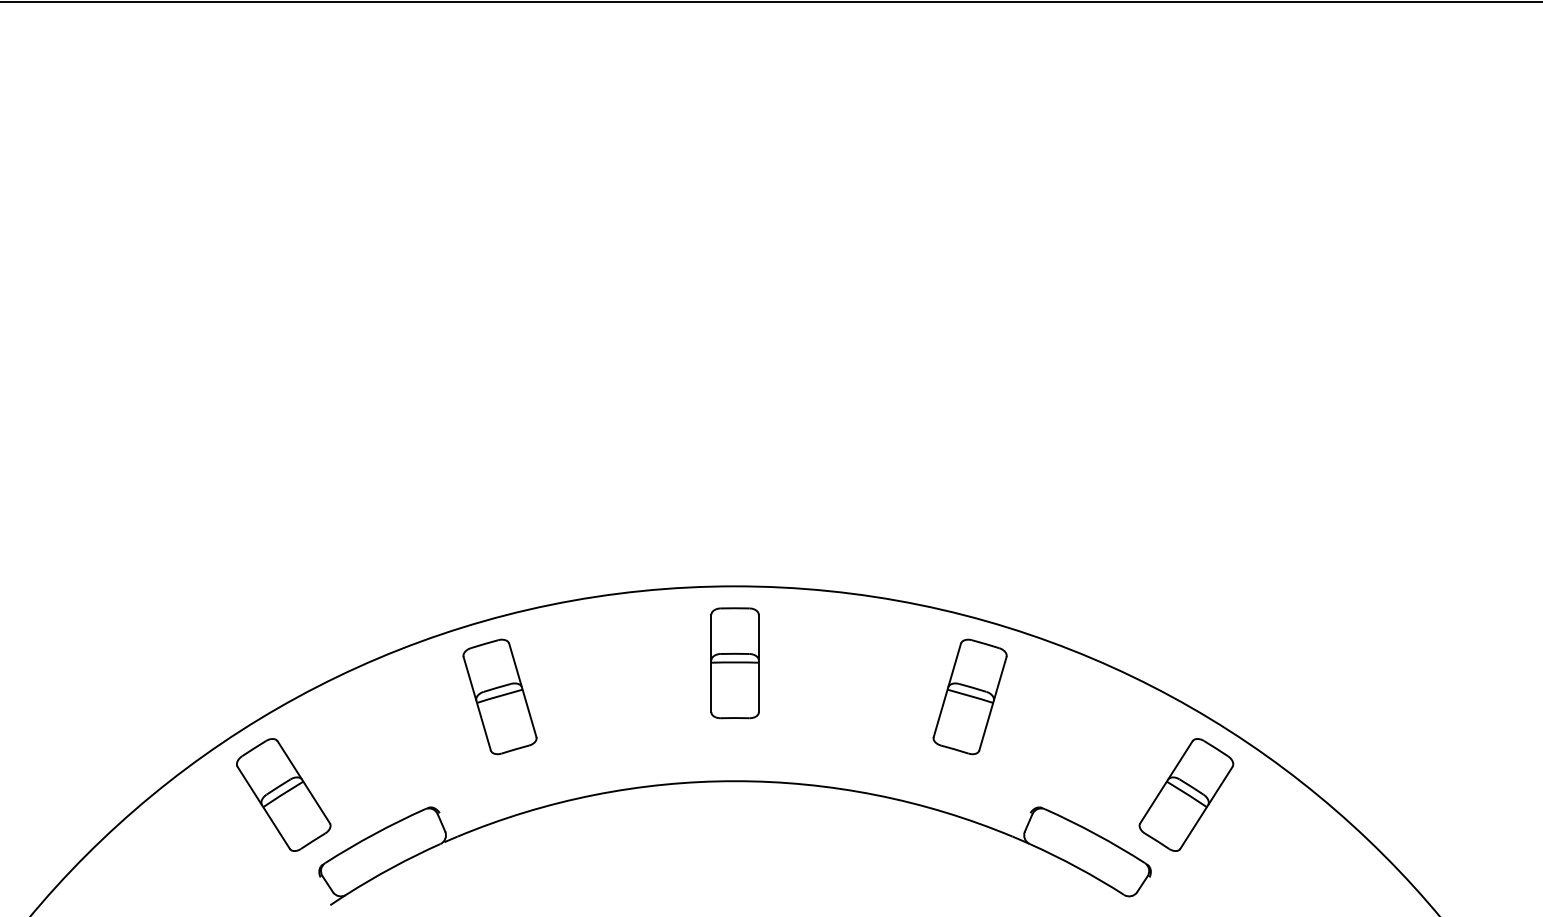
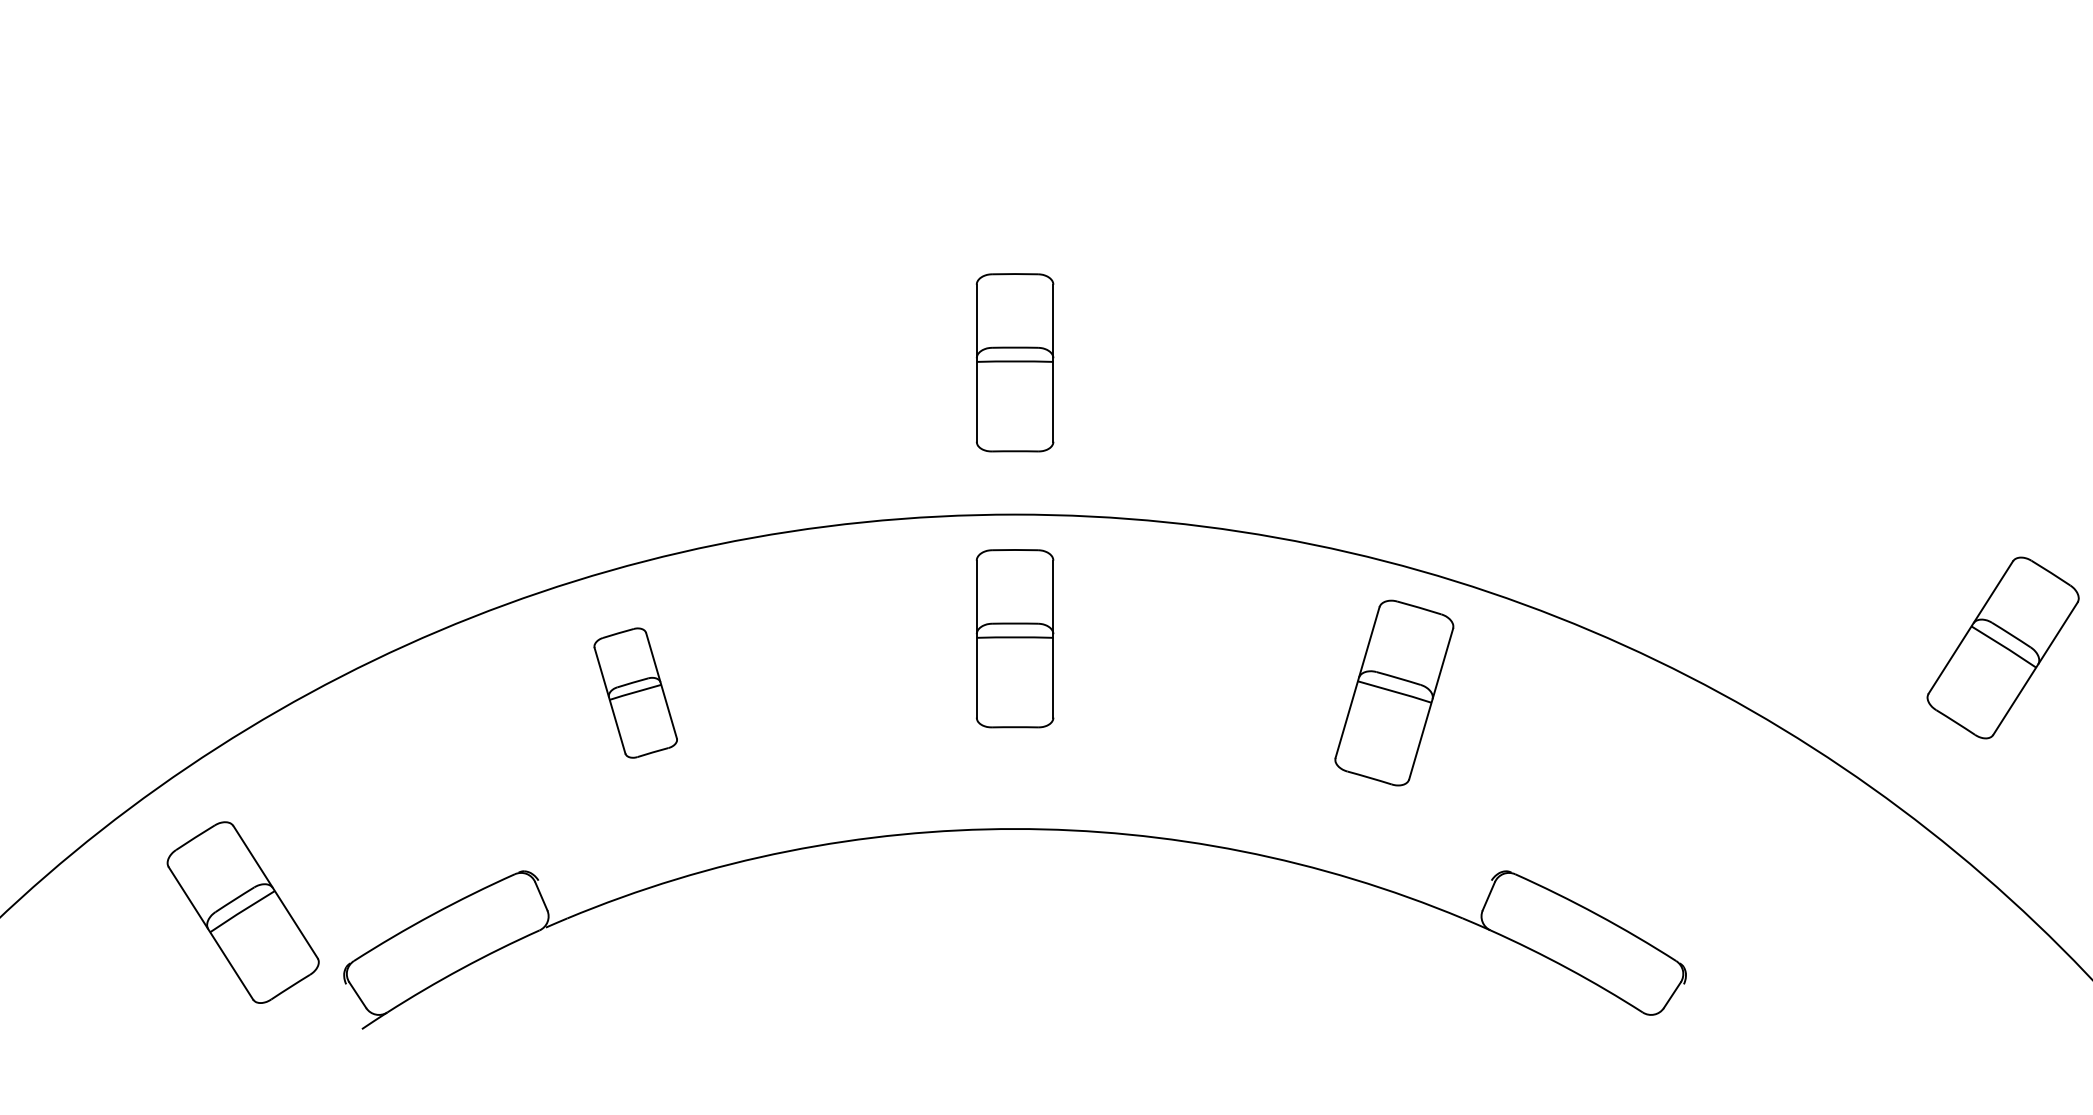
part: (734, 492) -> (1014, 363), added
part: (499, 696) -> (634, 692), size x0.7
part: (283, 794) -> (242, 911), moved
part: (1186, 794) -> (2003, 647), moved

